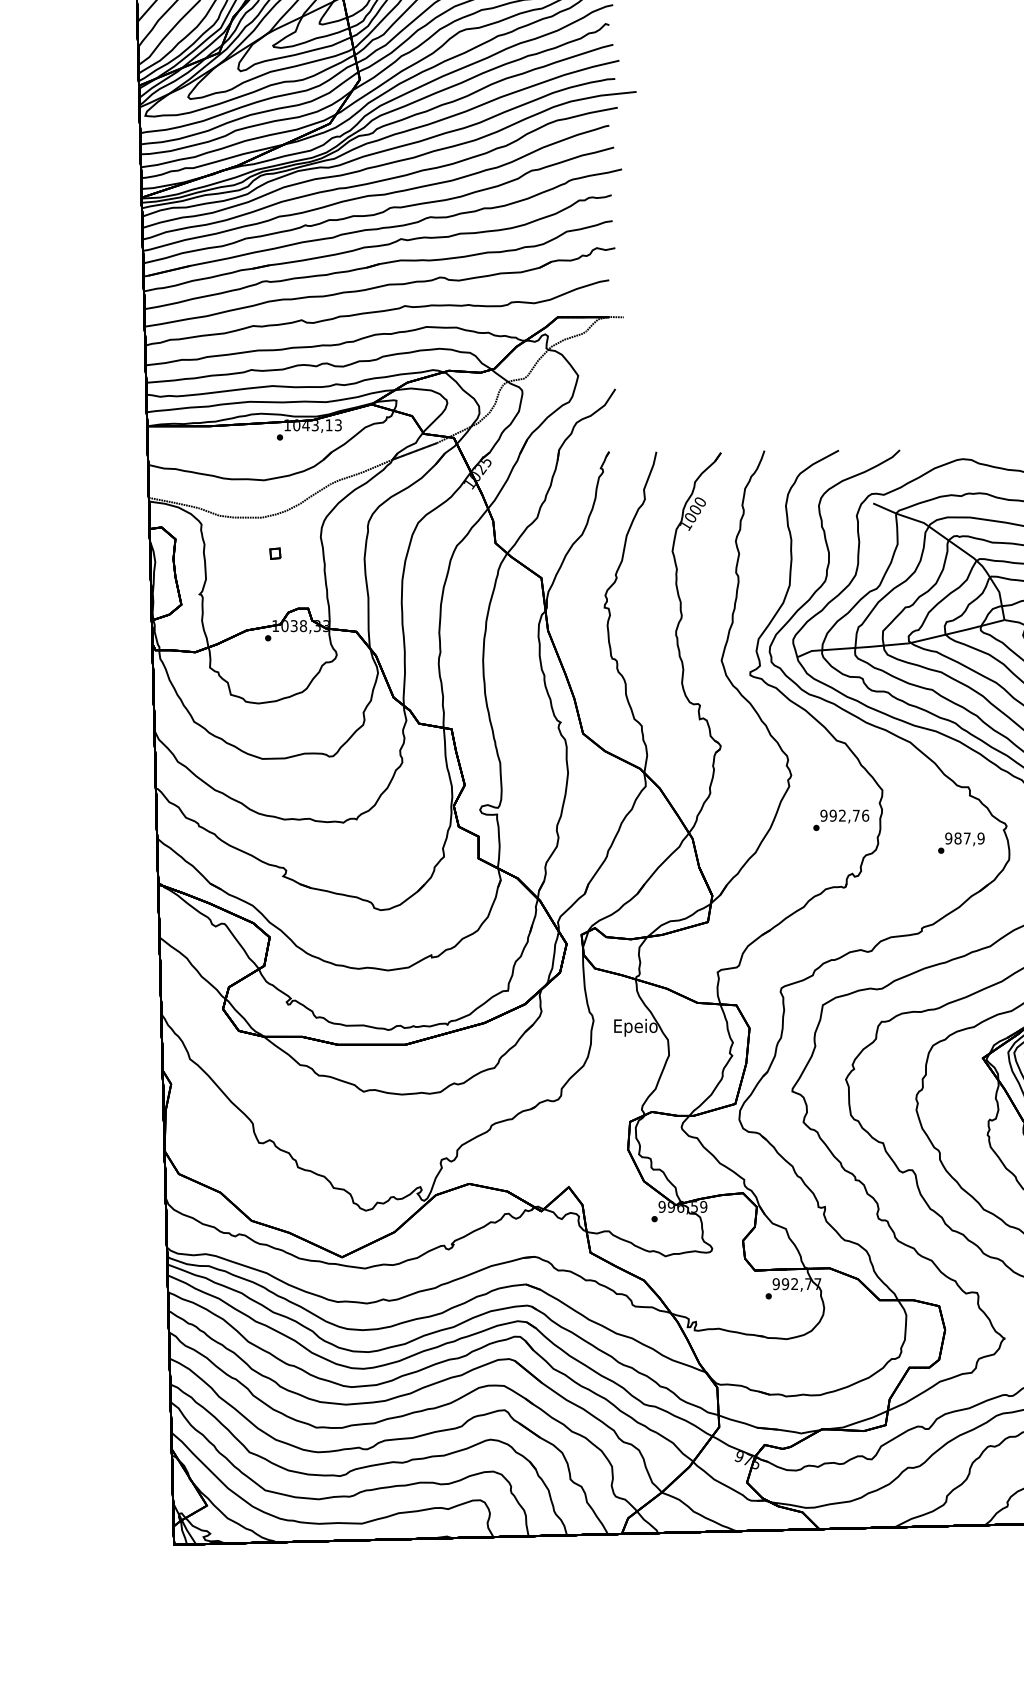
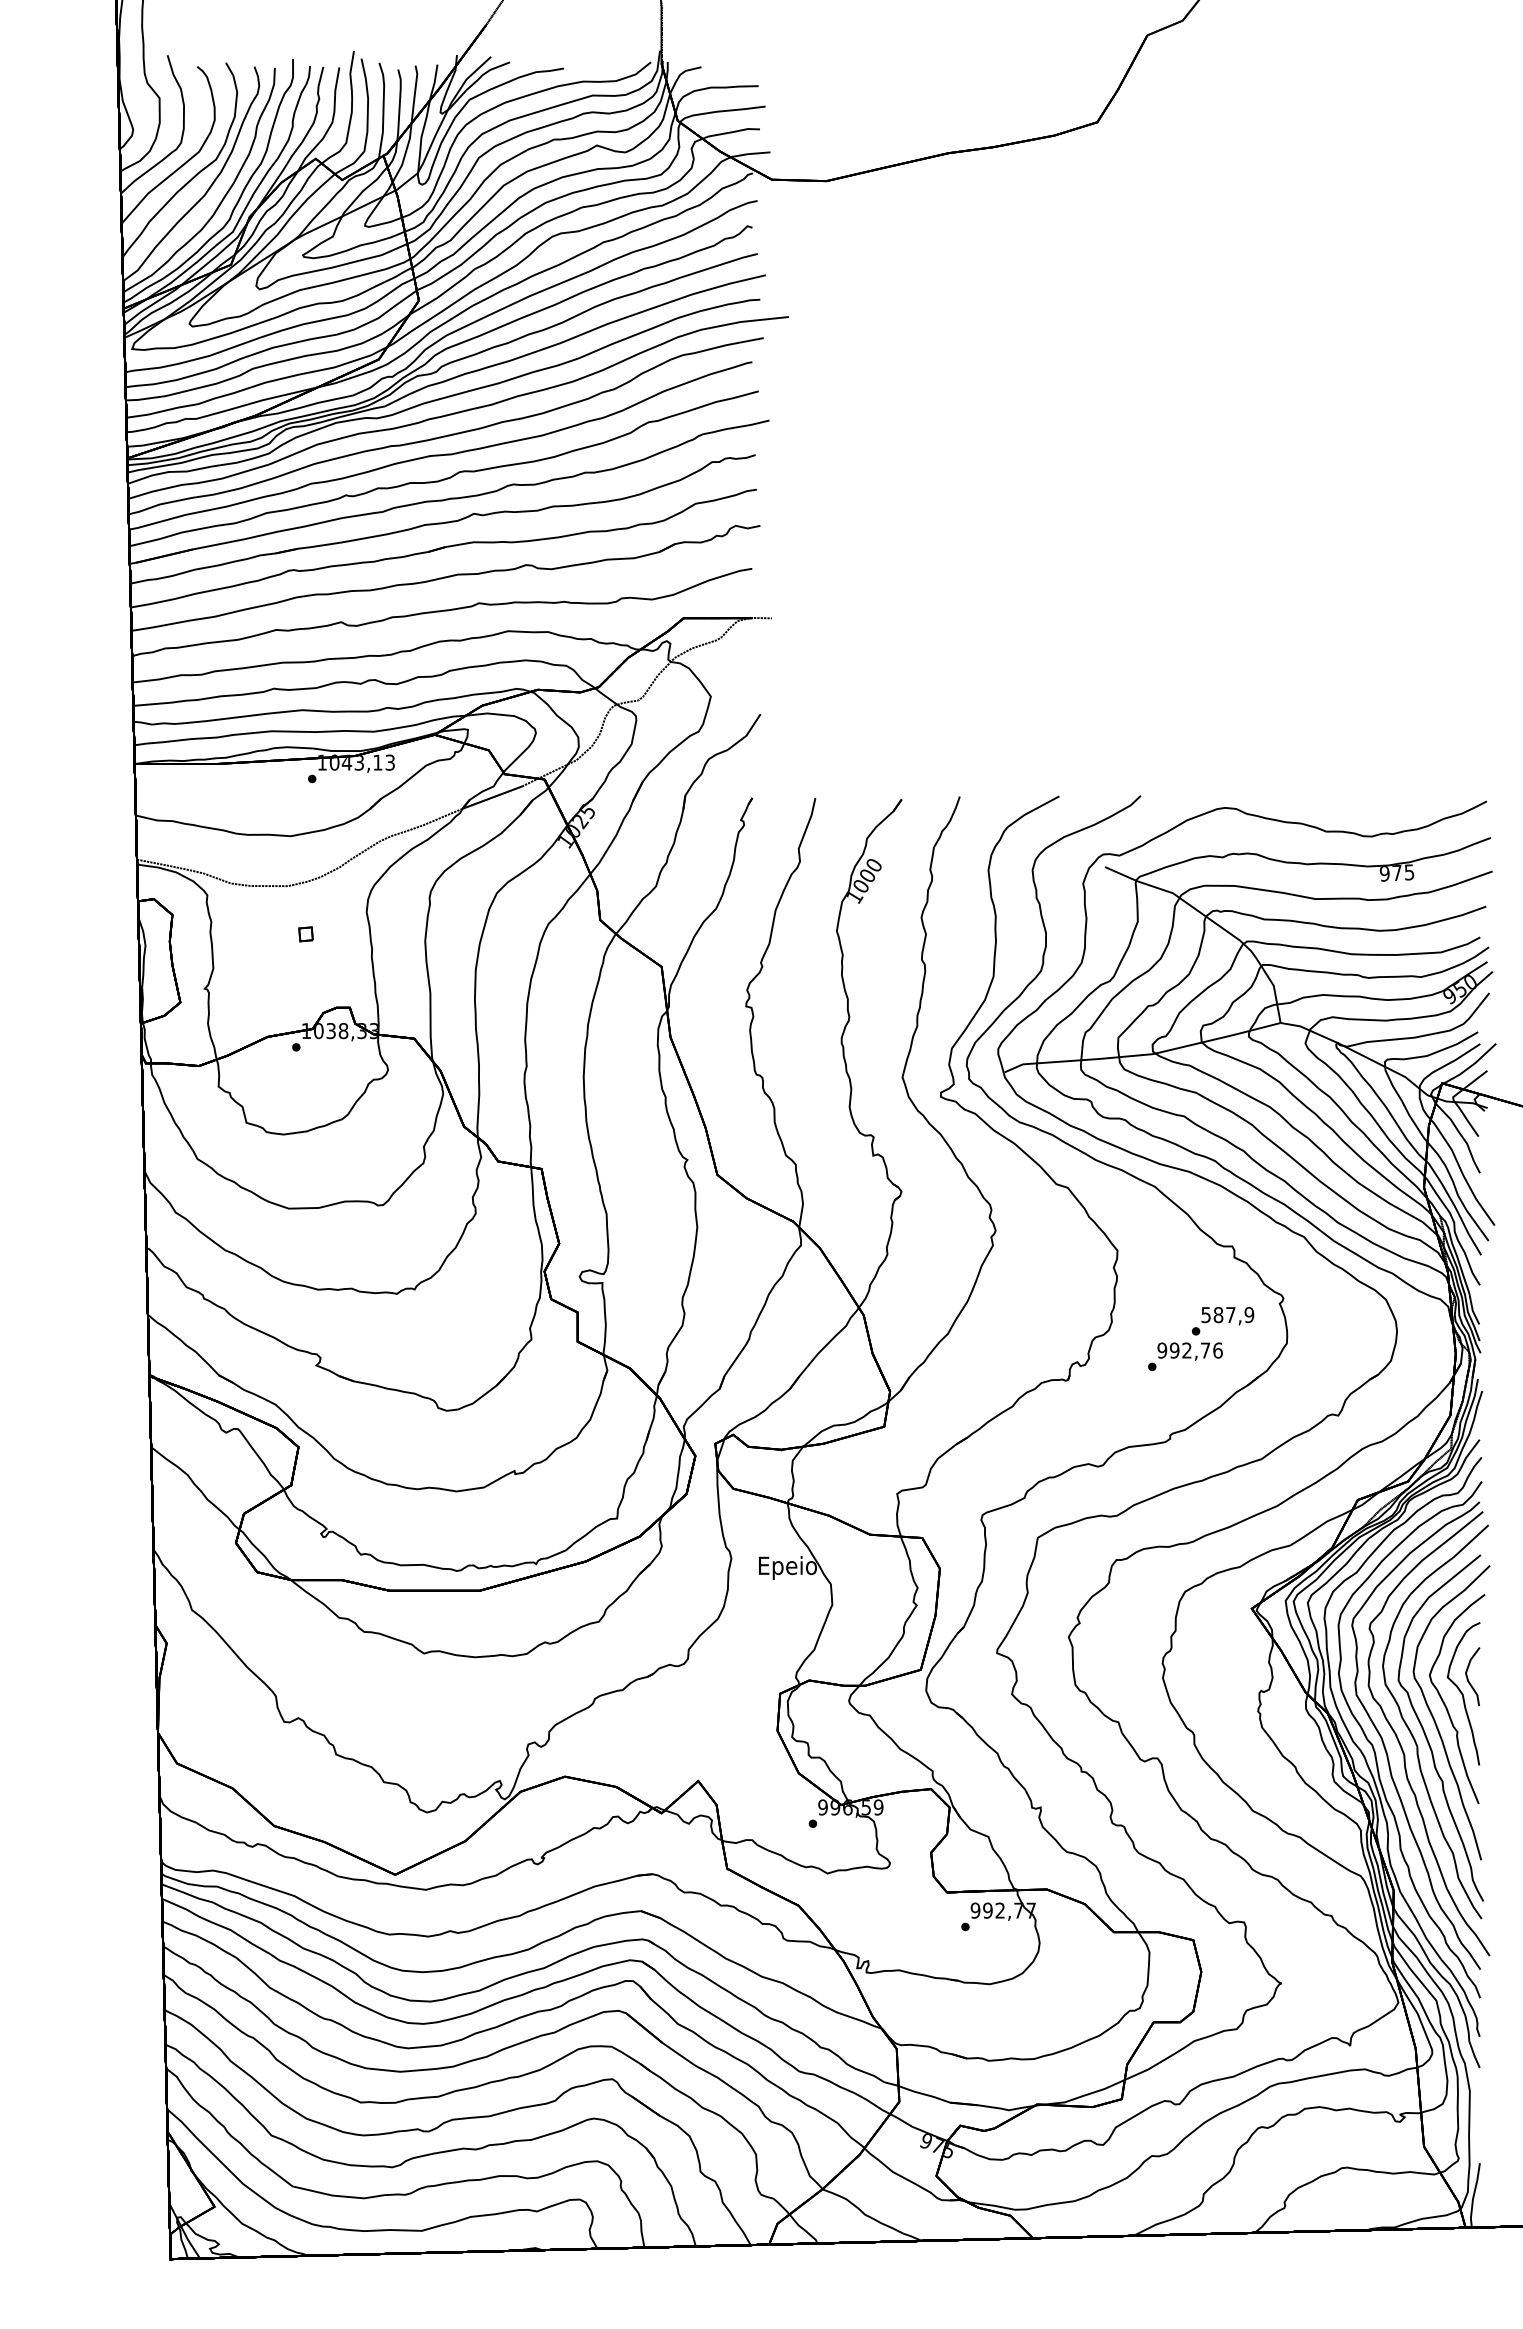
text: (841, 820) -> (1185, 1356), moved
text: (948, 838) -> (1205, 1314), 987,9 -> 587,9

